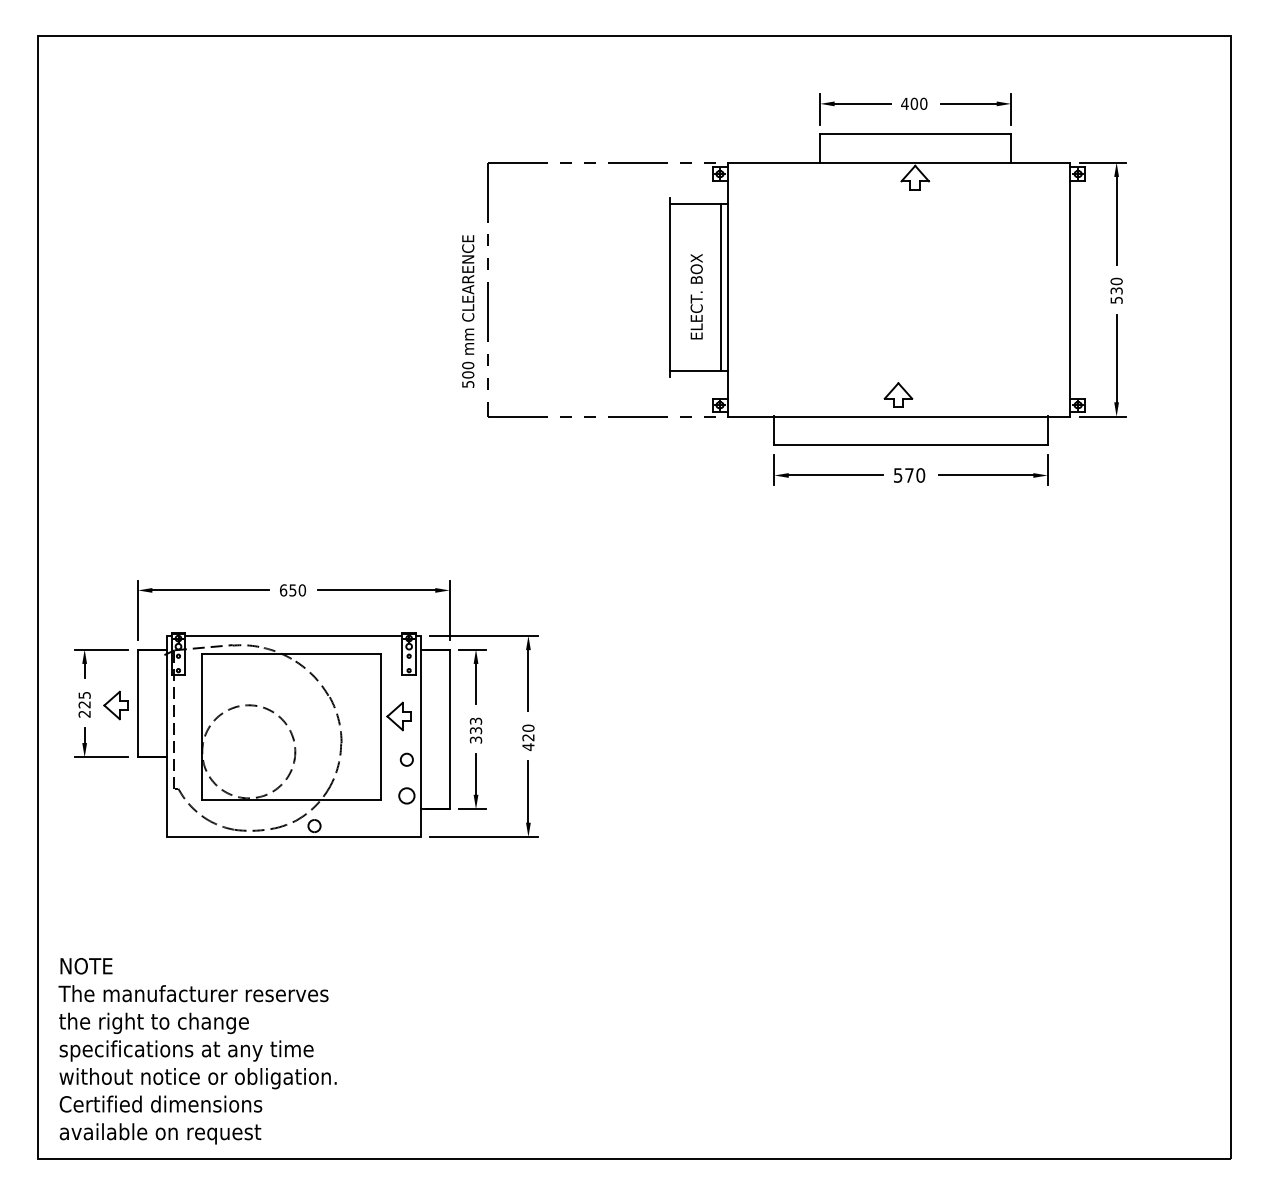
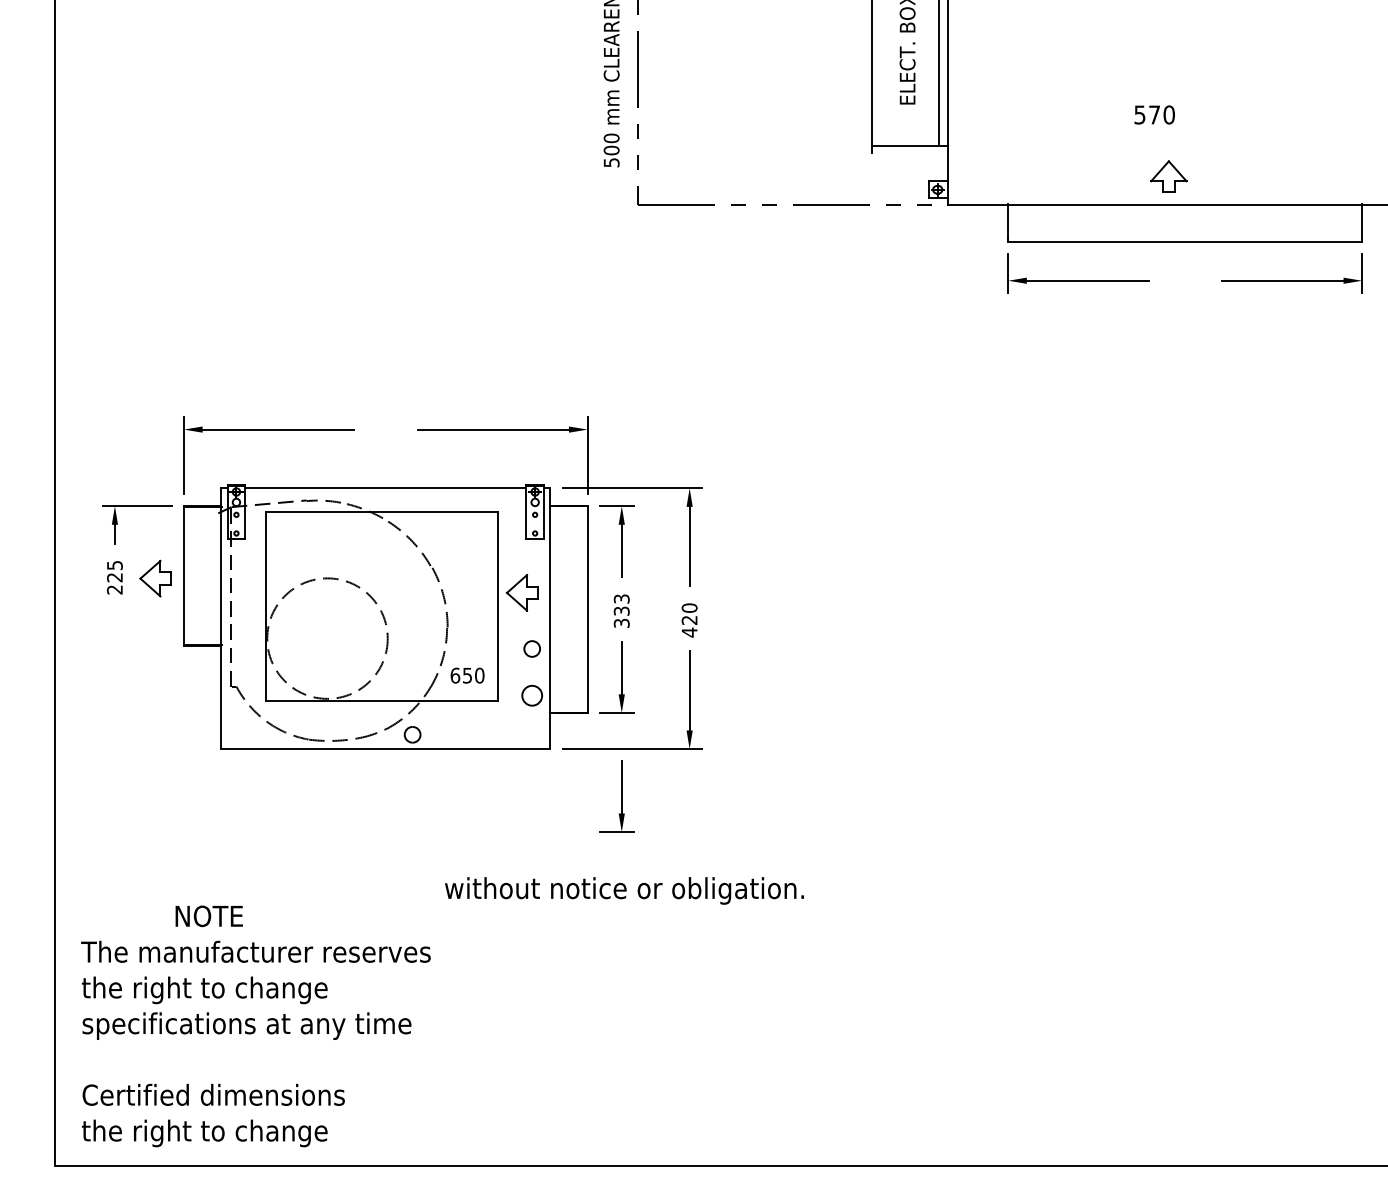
text: (909, 475) -> (1154, 114), moved
text: (292, 590) -> (466, 675), moved
part: (101, 756) -> (136, 644), removed
part: (472, 873) -> (617, 796), added
text: (86, 966) -> (209, 916), moved
text: (197, 1078) -> (623, 890), moved
text: (160, 1133) -> (213, 1132), available on request -> the right to change

